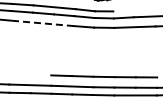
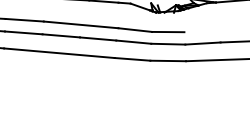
line: (41, 23) -> (57, 53), dashed -> solid

